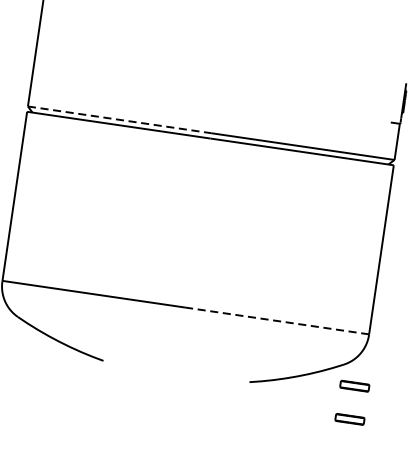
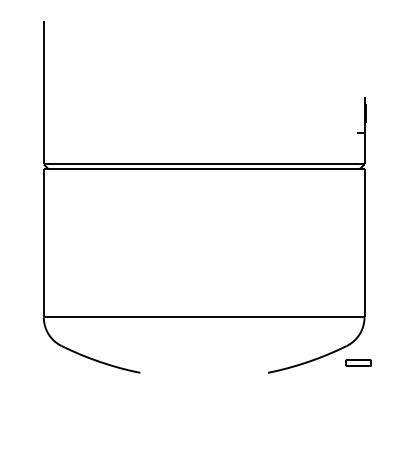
line: (120, 119) -> (124, 164), dashed -> solid
line: (276, 321) -> (283, 317), dashed -> solid
part: (349, 418) -> (358, 391), removed

